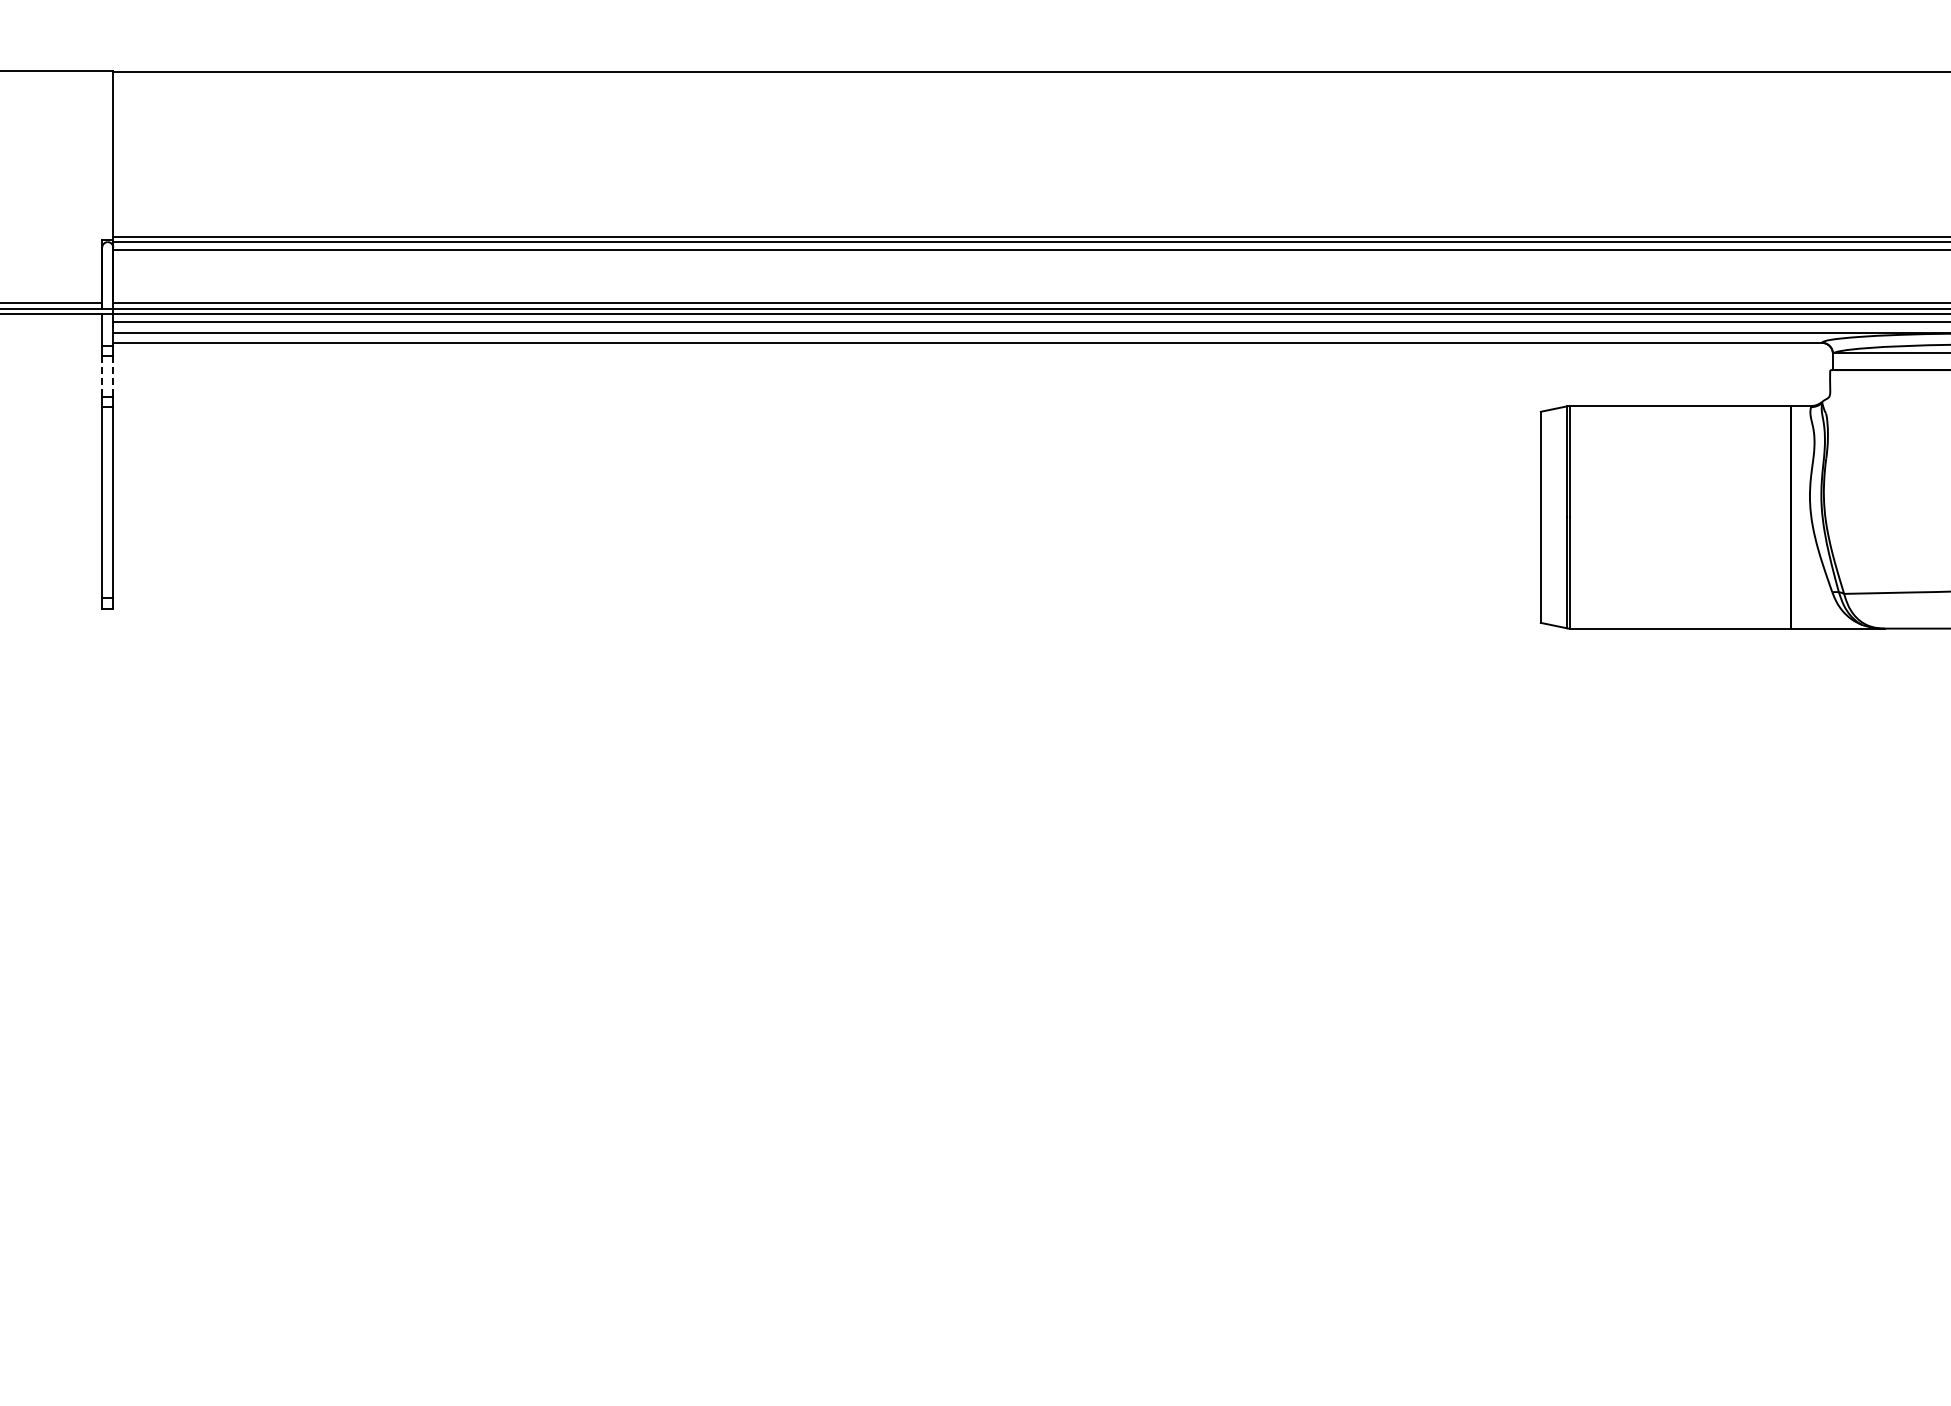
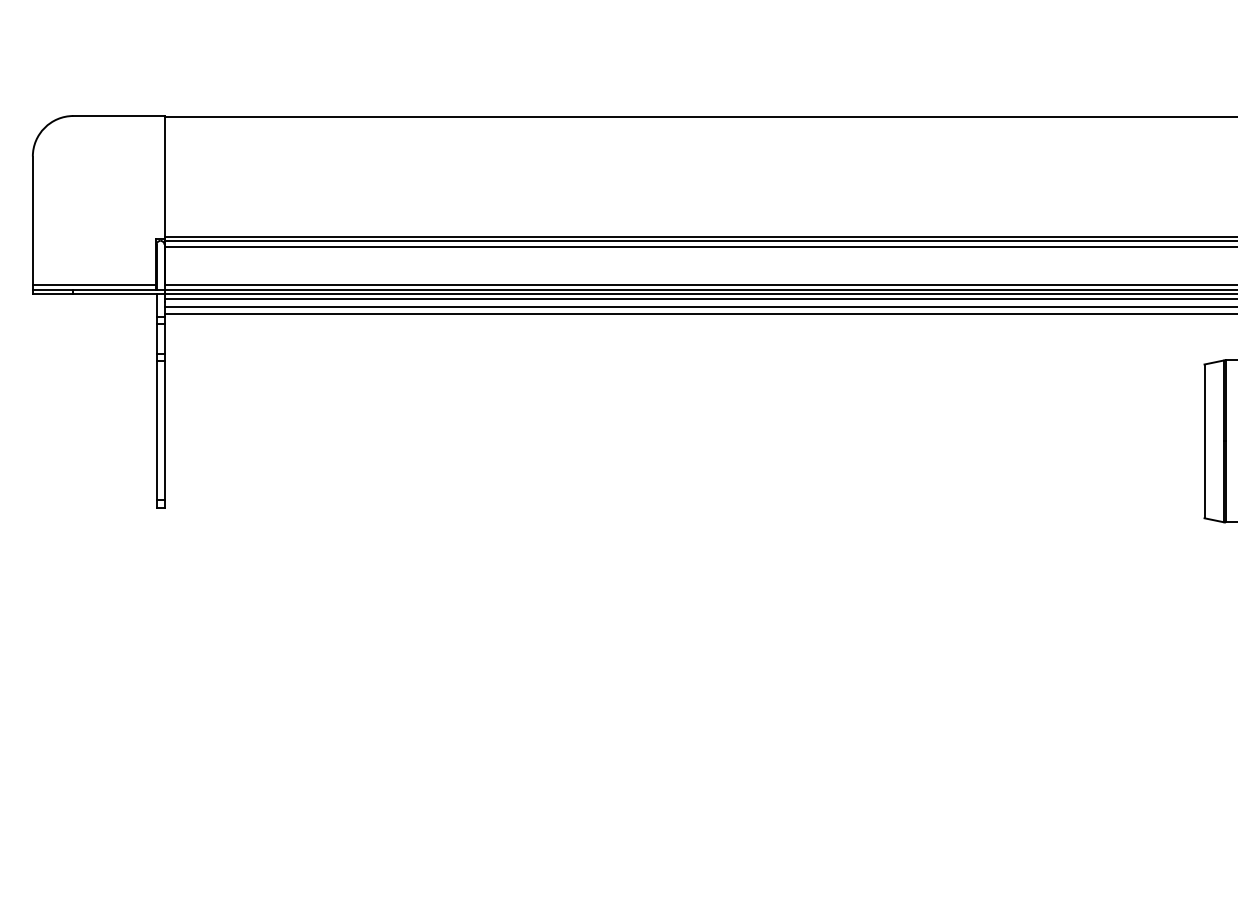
line: (102, 377) -> (156, 339), dashed -> solid
line: (113, 377) -> (164, 339), dashed -> solid

